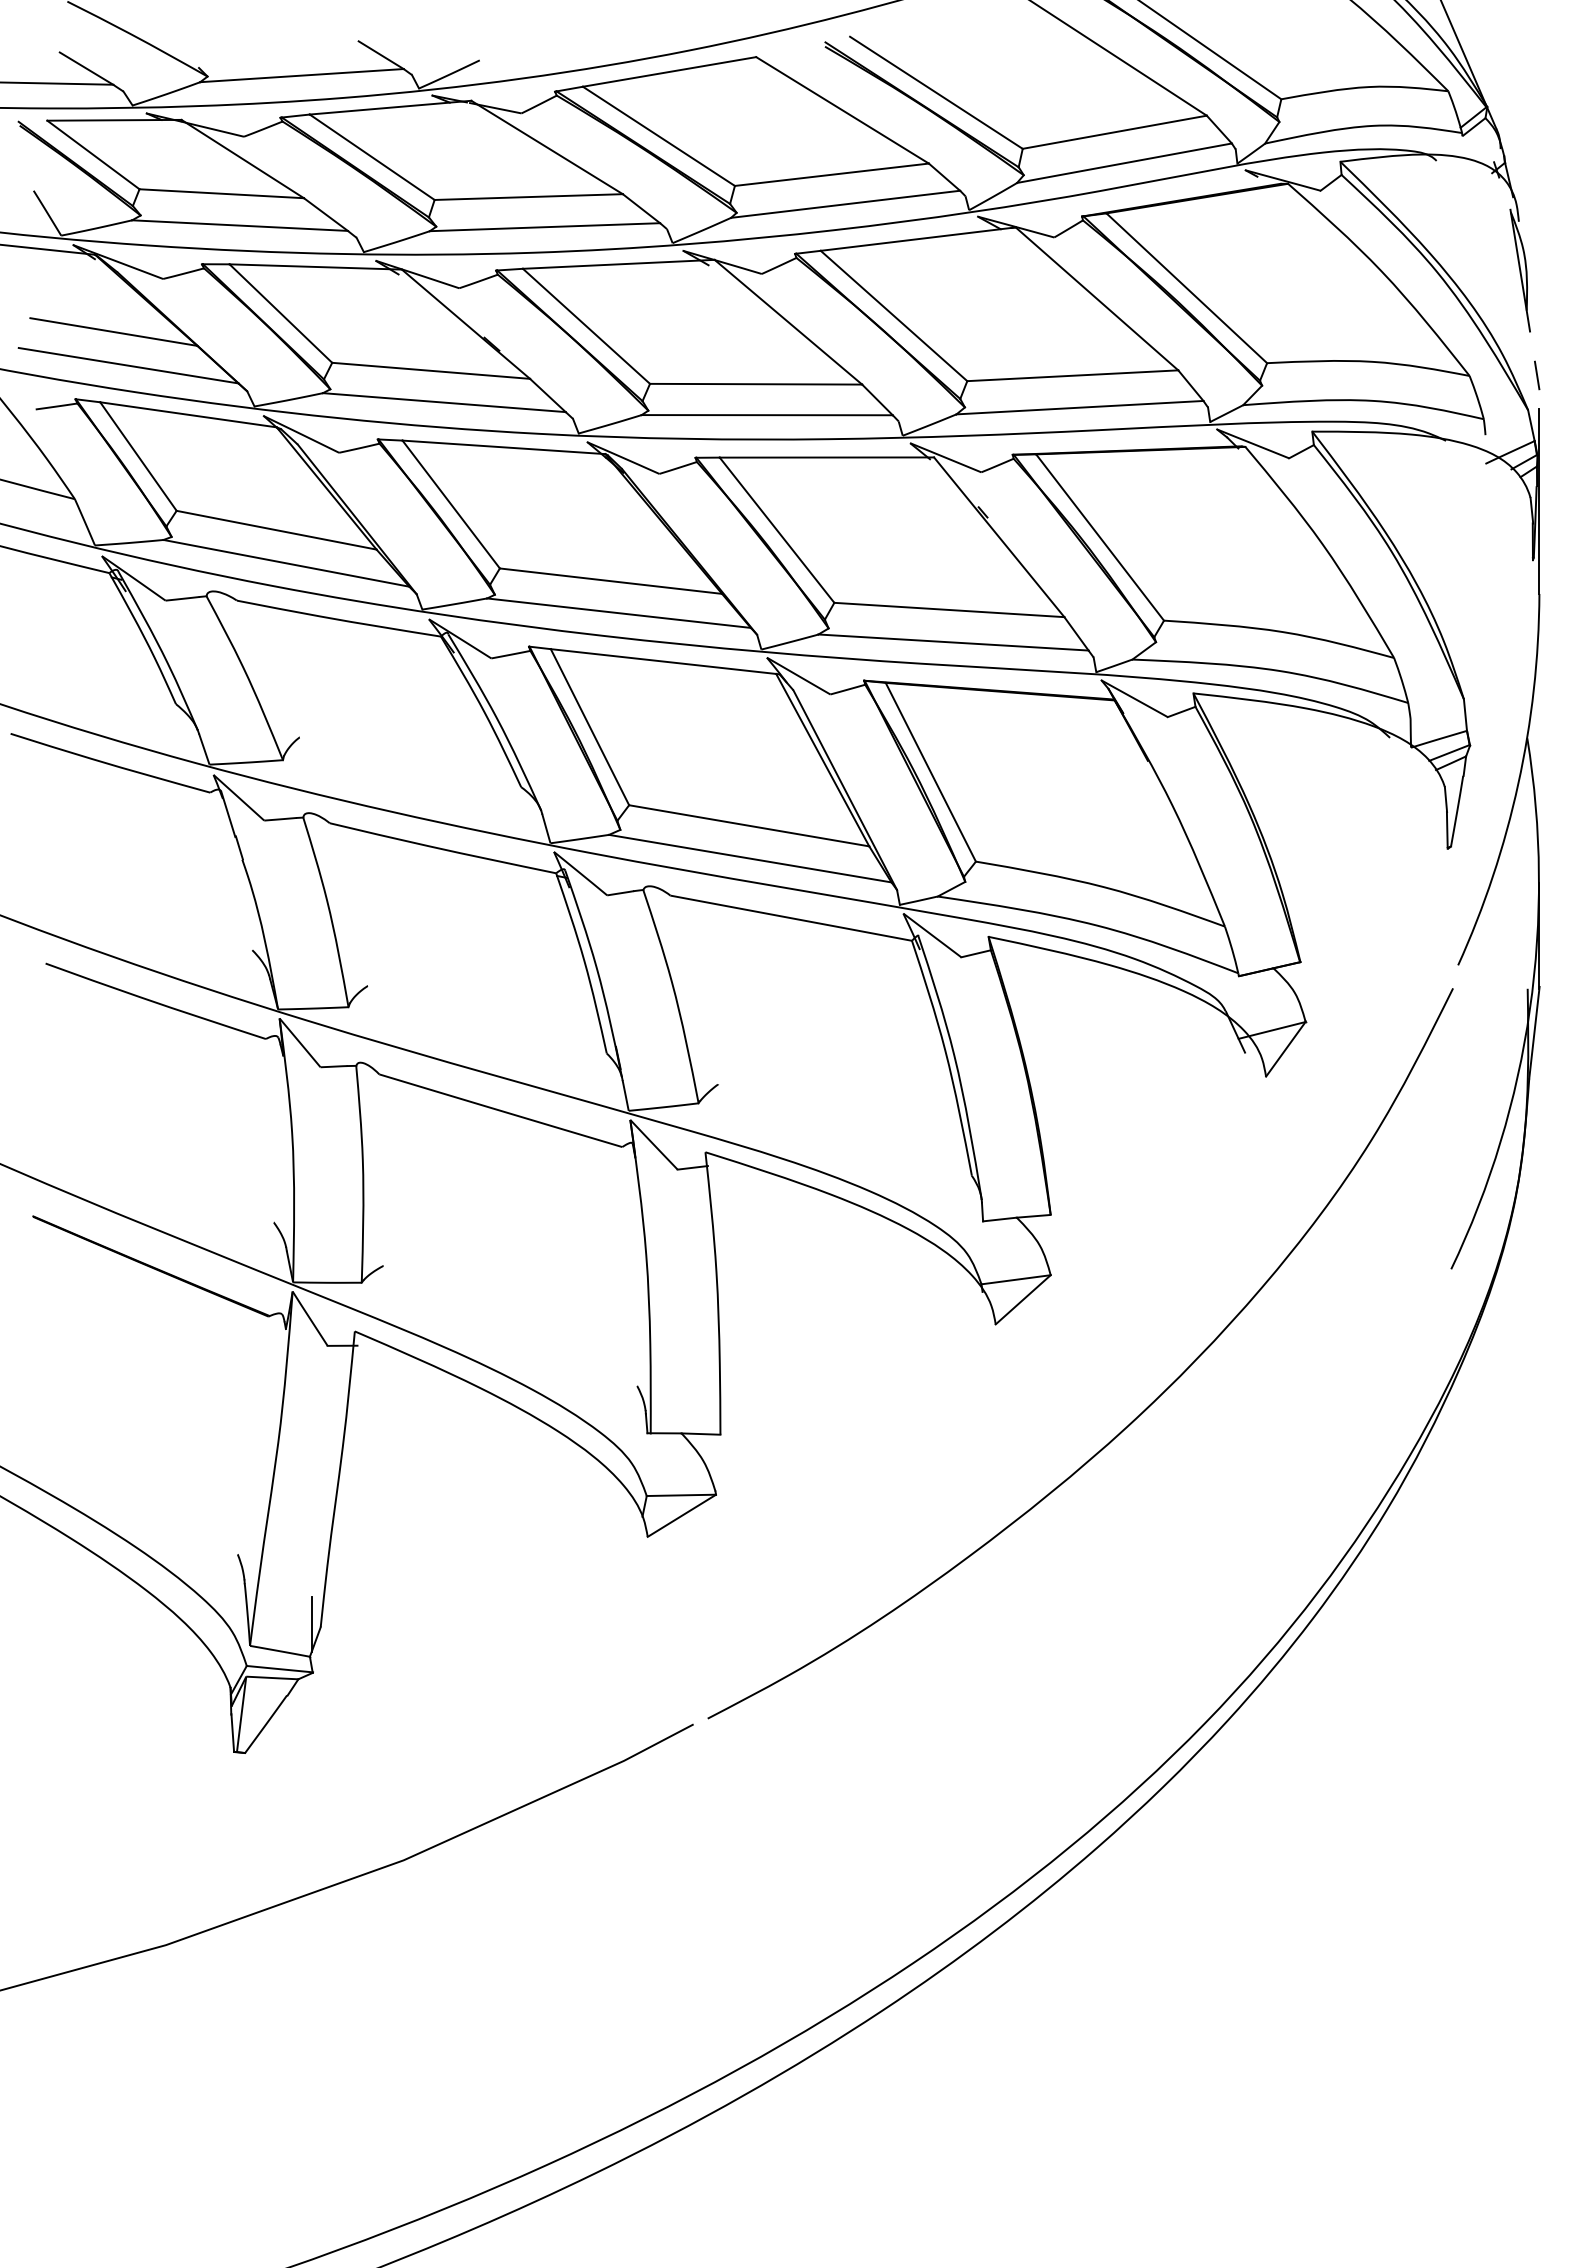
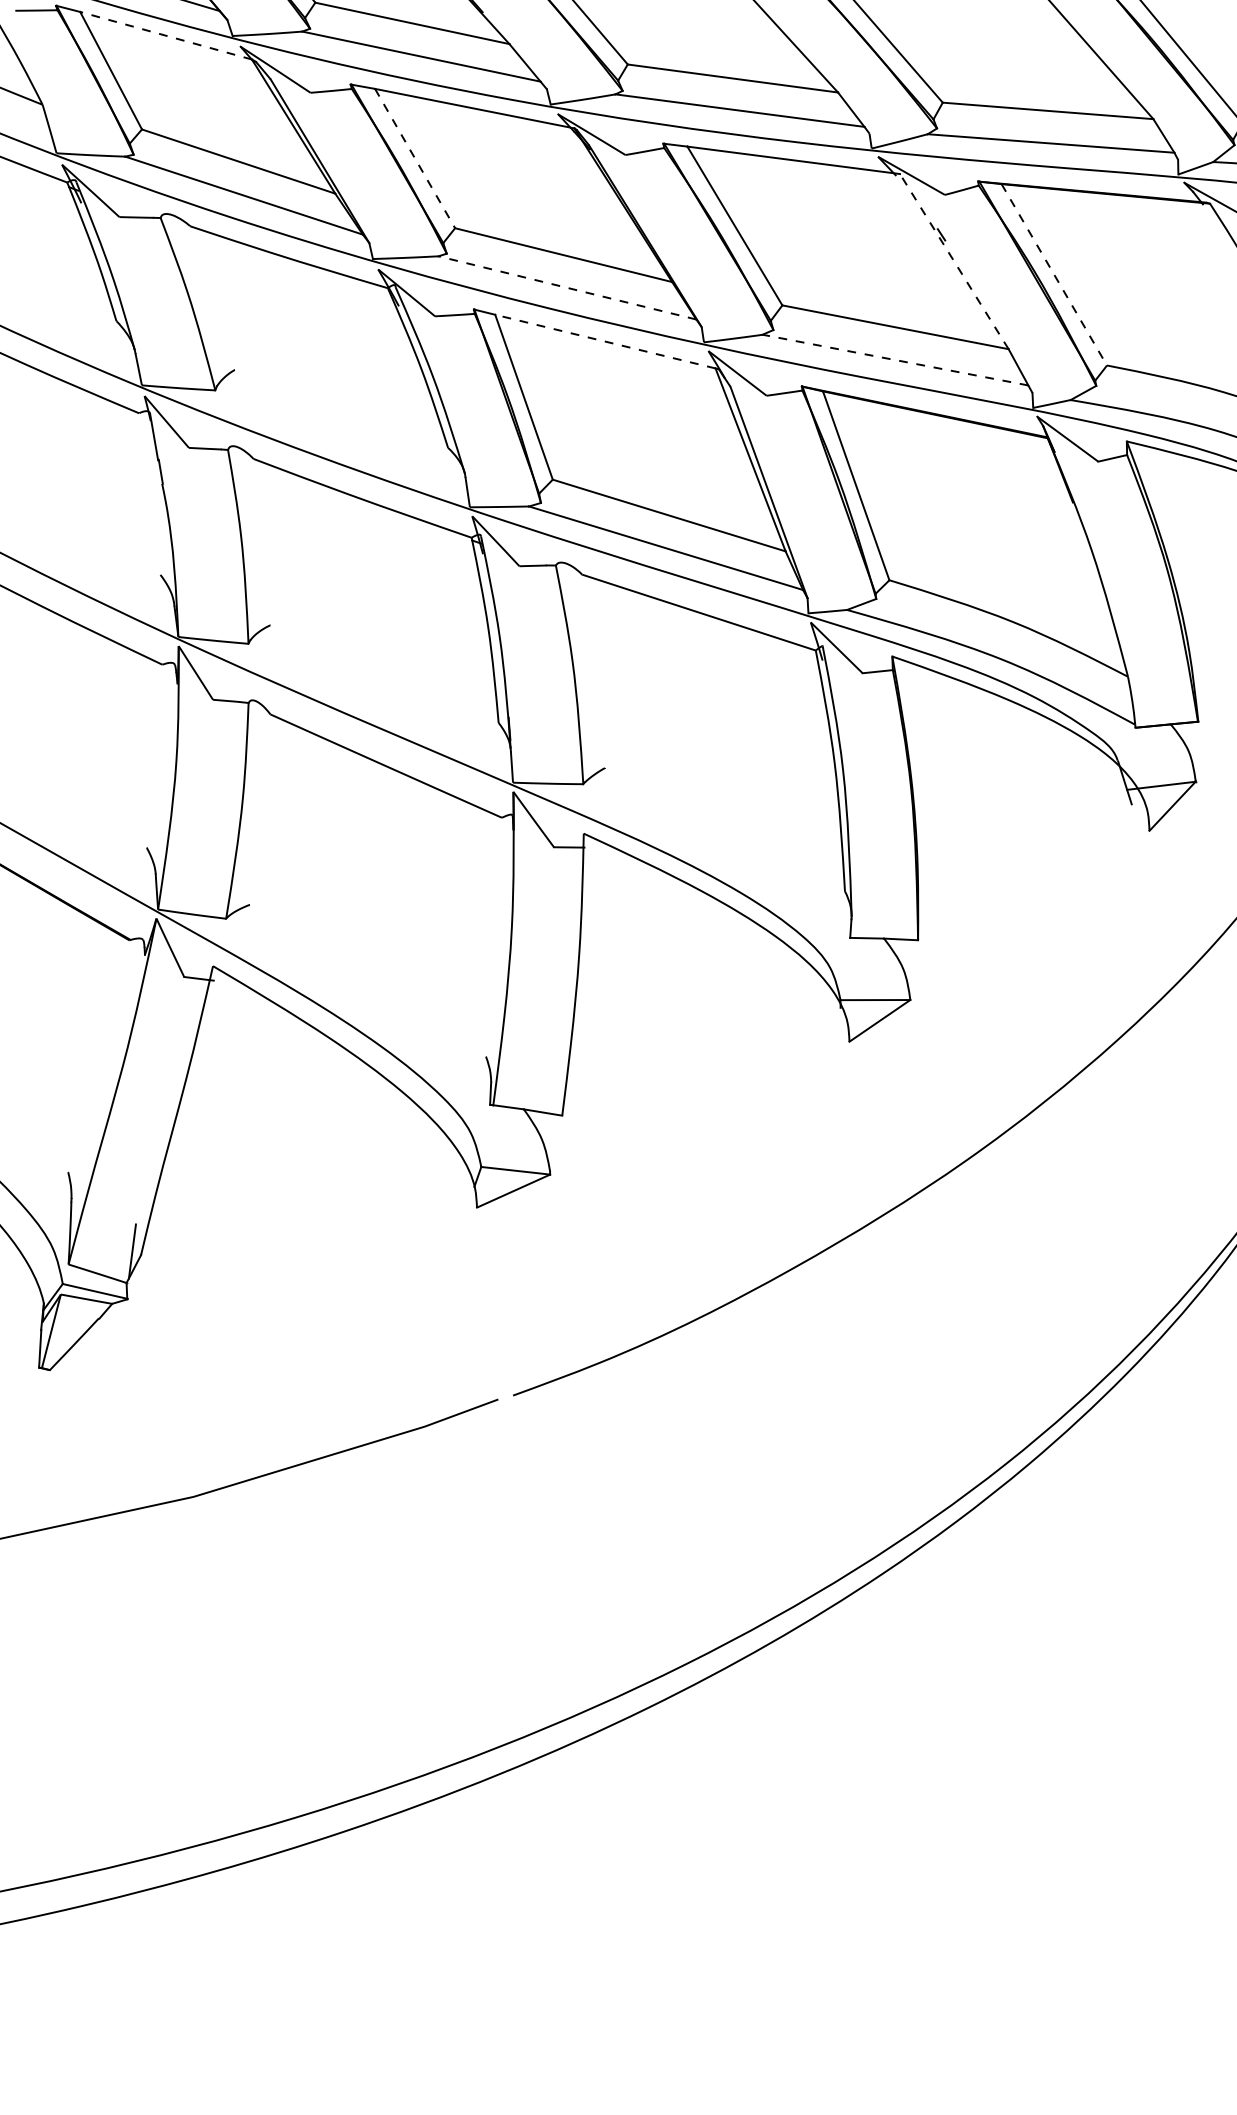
line: (188, 414) -> (166, 35), solid -> dashed
line: (451, 504) -> (415, 158), solid -> dashed
line: (998, 536) -> (953, 260), solid -> dashed
line: (1100, 537) -> (1054, 274), solid -> dashed
line: (619, 613) -> (567, 288), solid -> dashed
line: (953, 642) -> (895, 360), solid -> dashed
line: (663, 661) -> (605, 341), solid -> dashed

